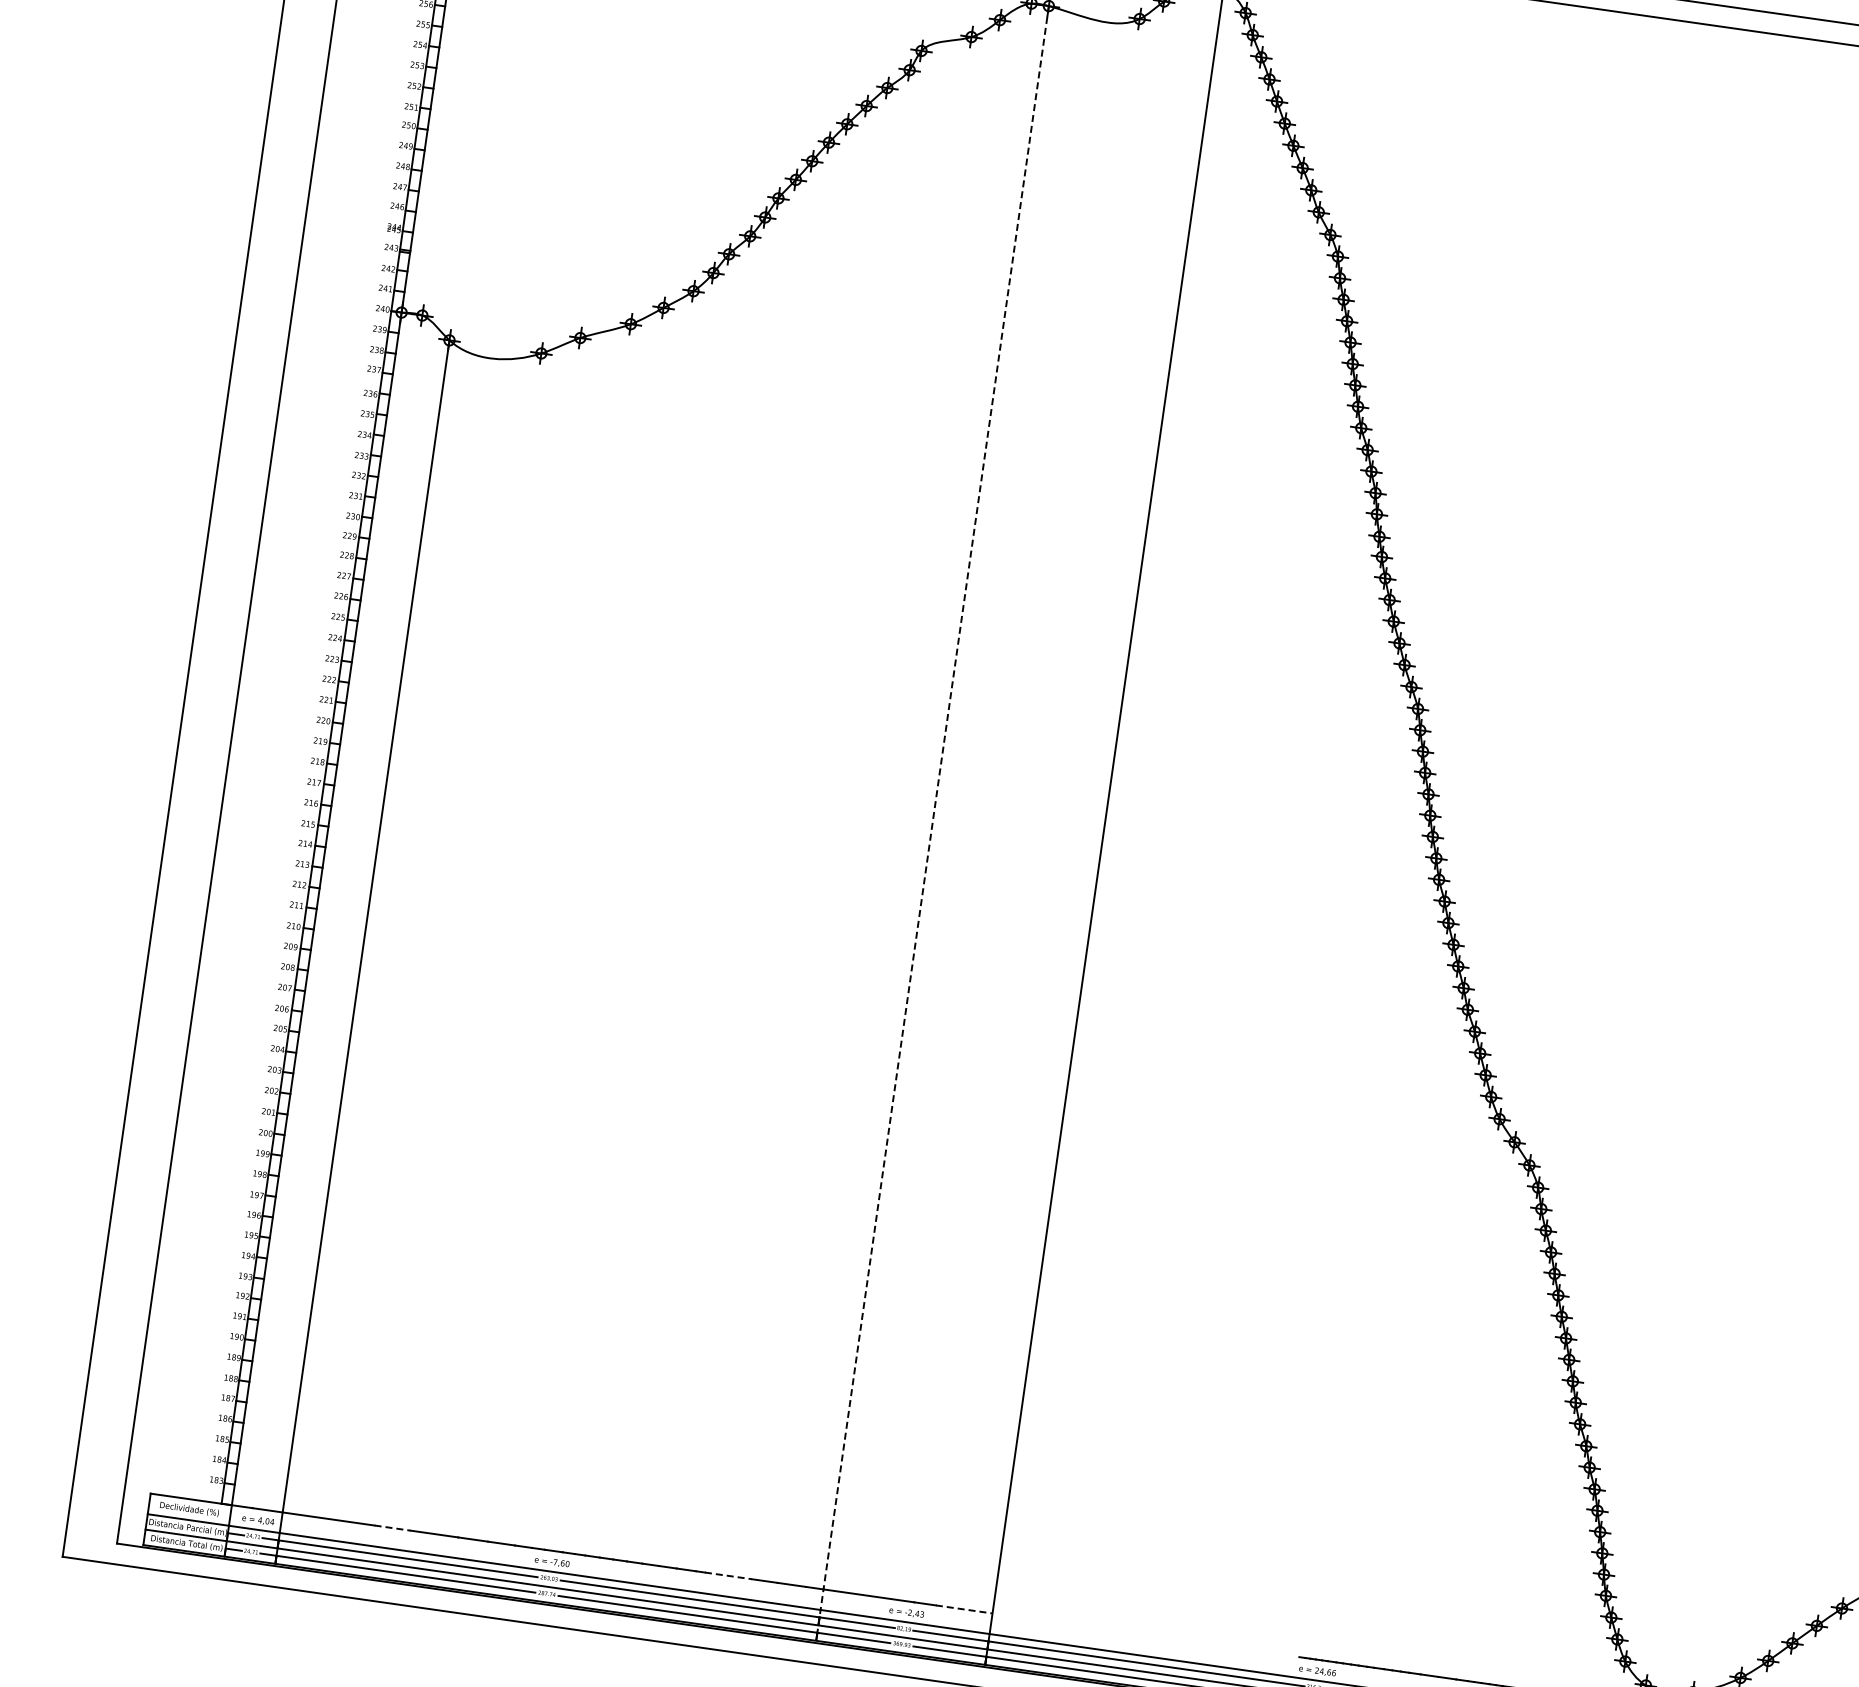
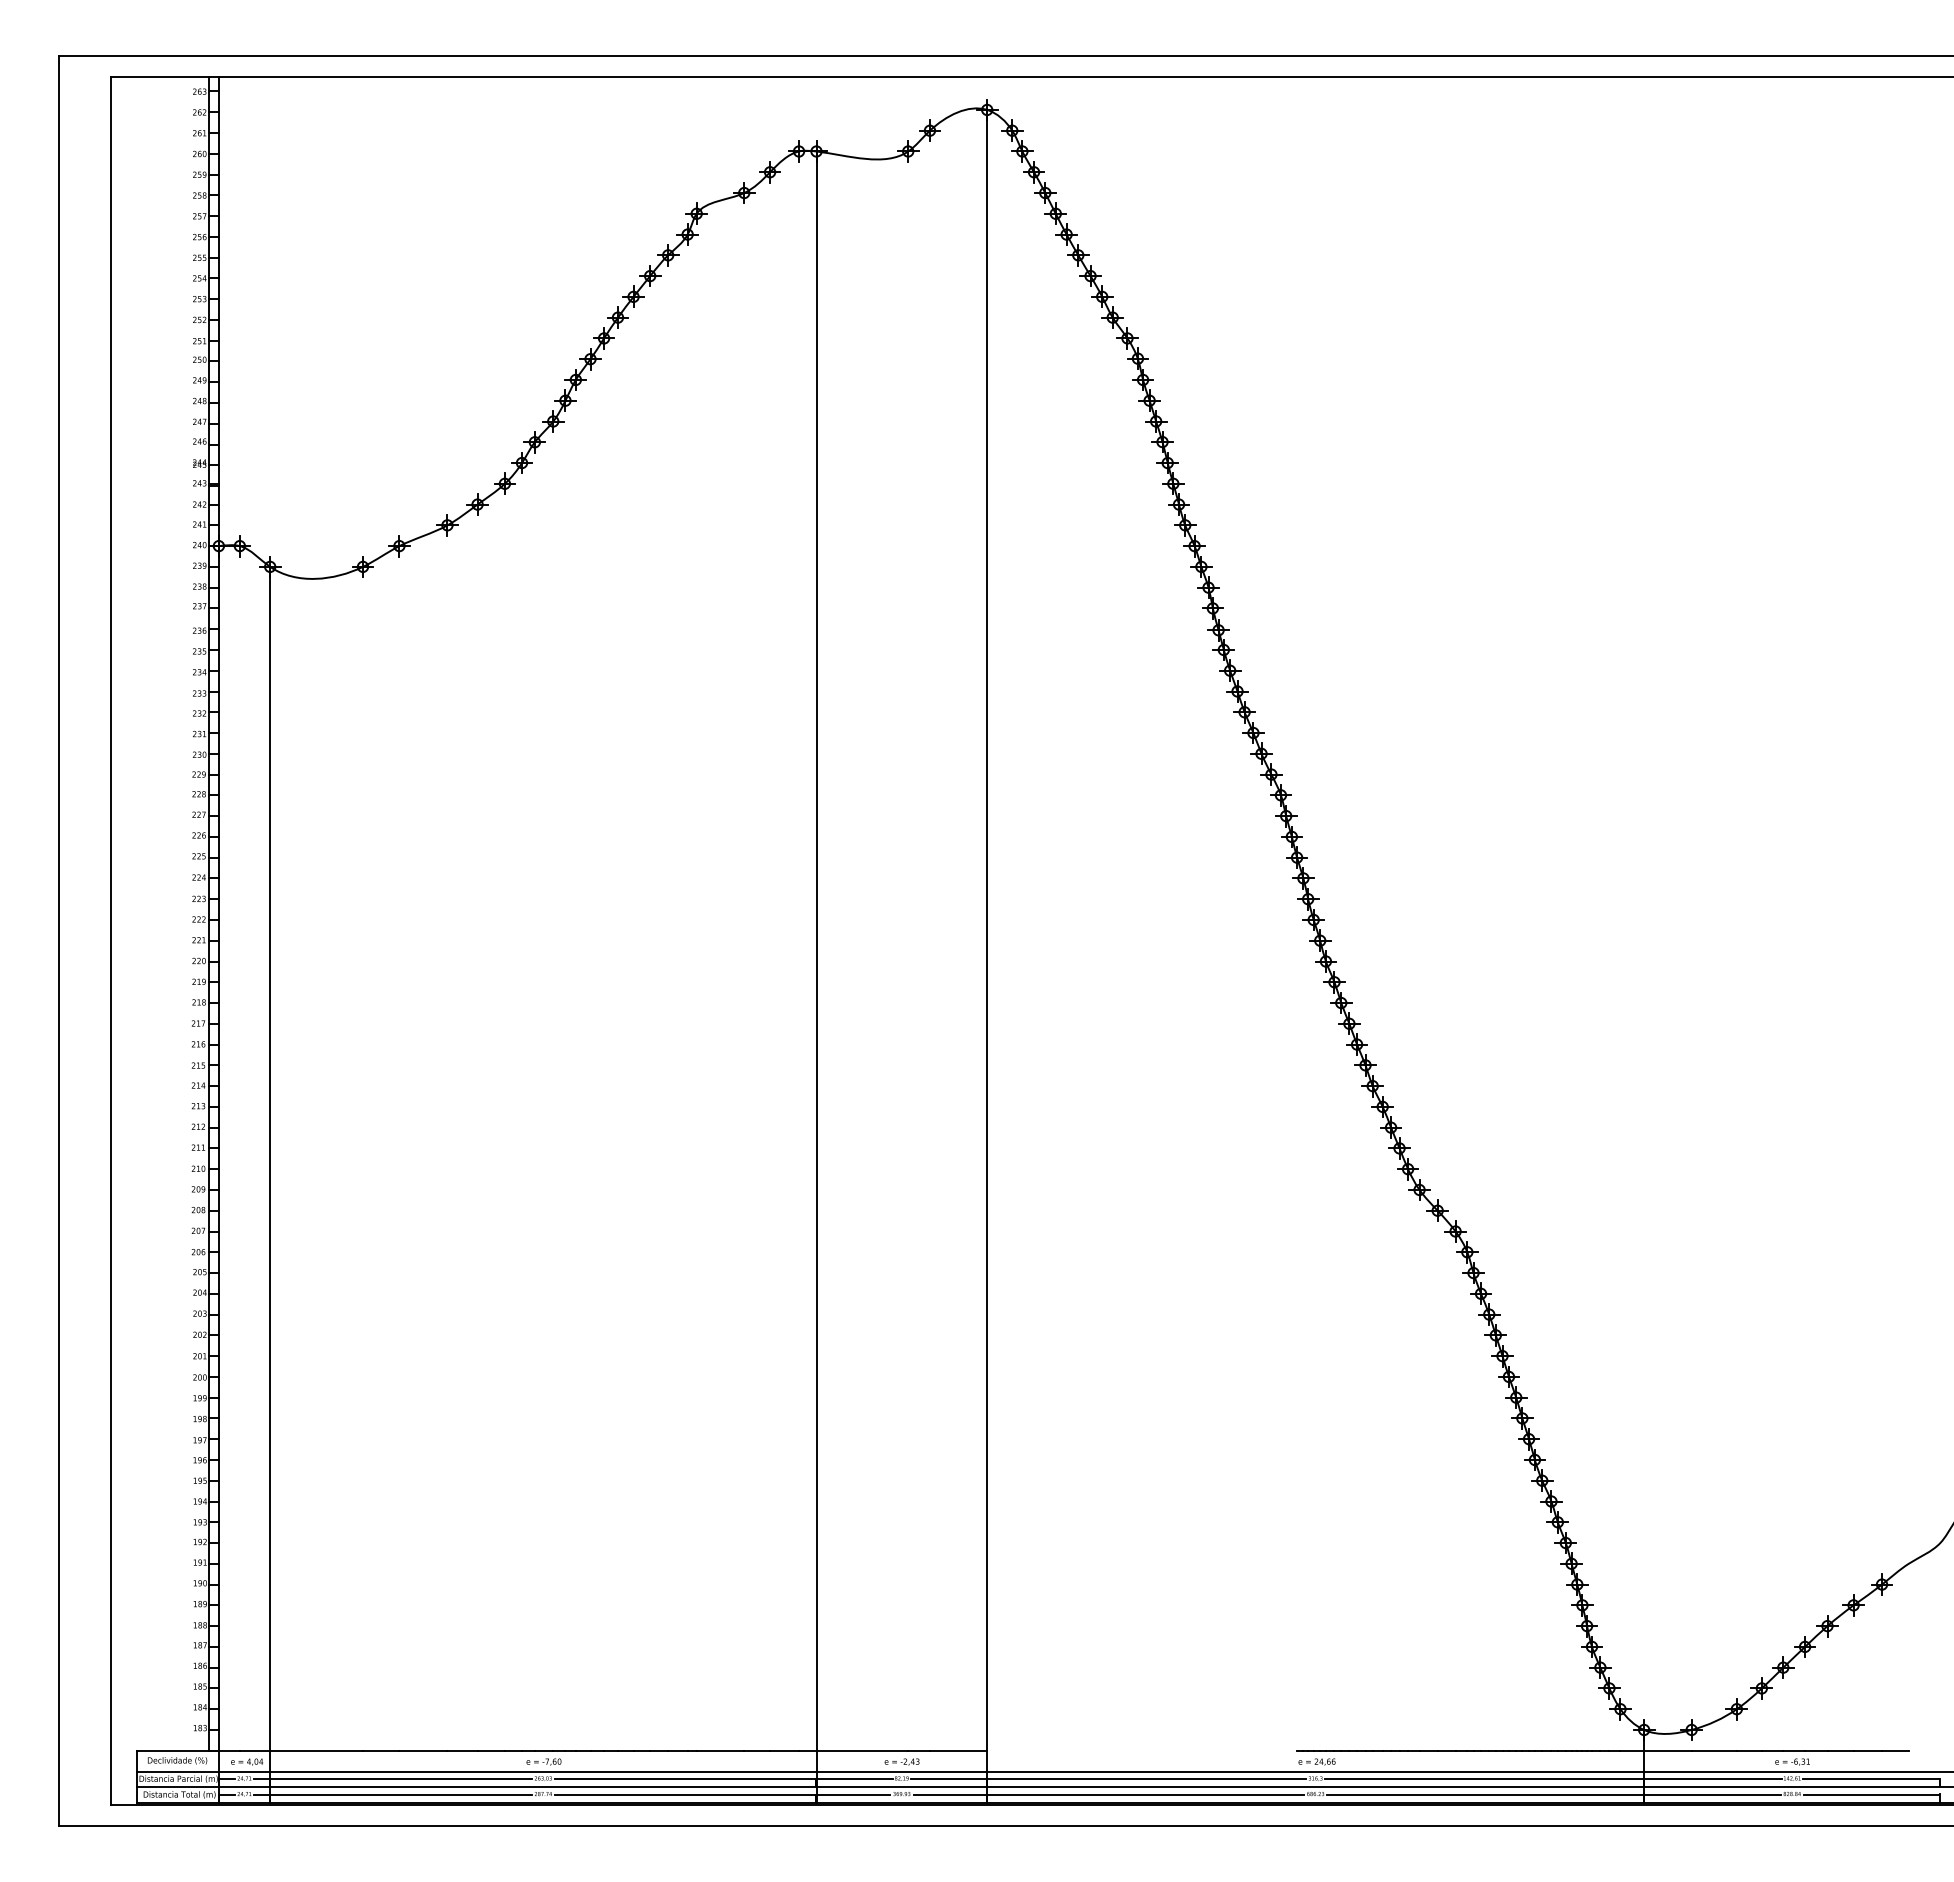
line: (932, 823) -> (816, 977), dashed -> solid
line: (392, 1527) -> (381, 1750), dashed -> solid
line: (728, 1575) -> (720, 1750), dashed -> solid
line: (964, 1609) -> (958, 1750), dashed -> solid

